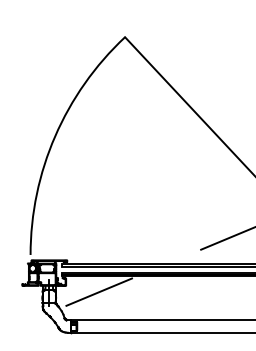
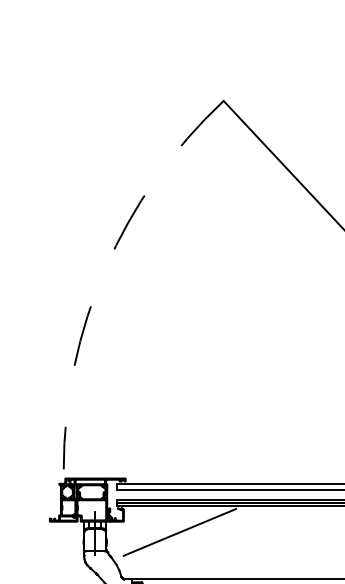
arc: (55, 136) -> (105, 268), solid -> dashed

